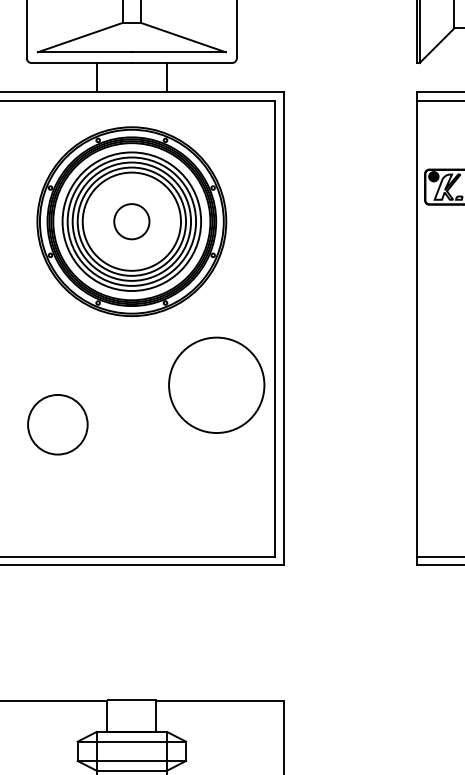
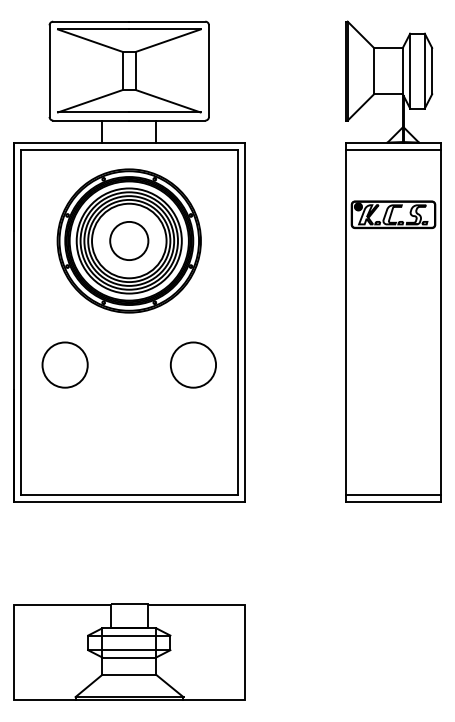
circle: (132, 221) -> (129, 240), size x1.43
circle: (215, 384) -> (192, 364), size x0.62
circle: (57, 423) -> (64, 364), moved

